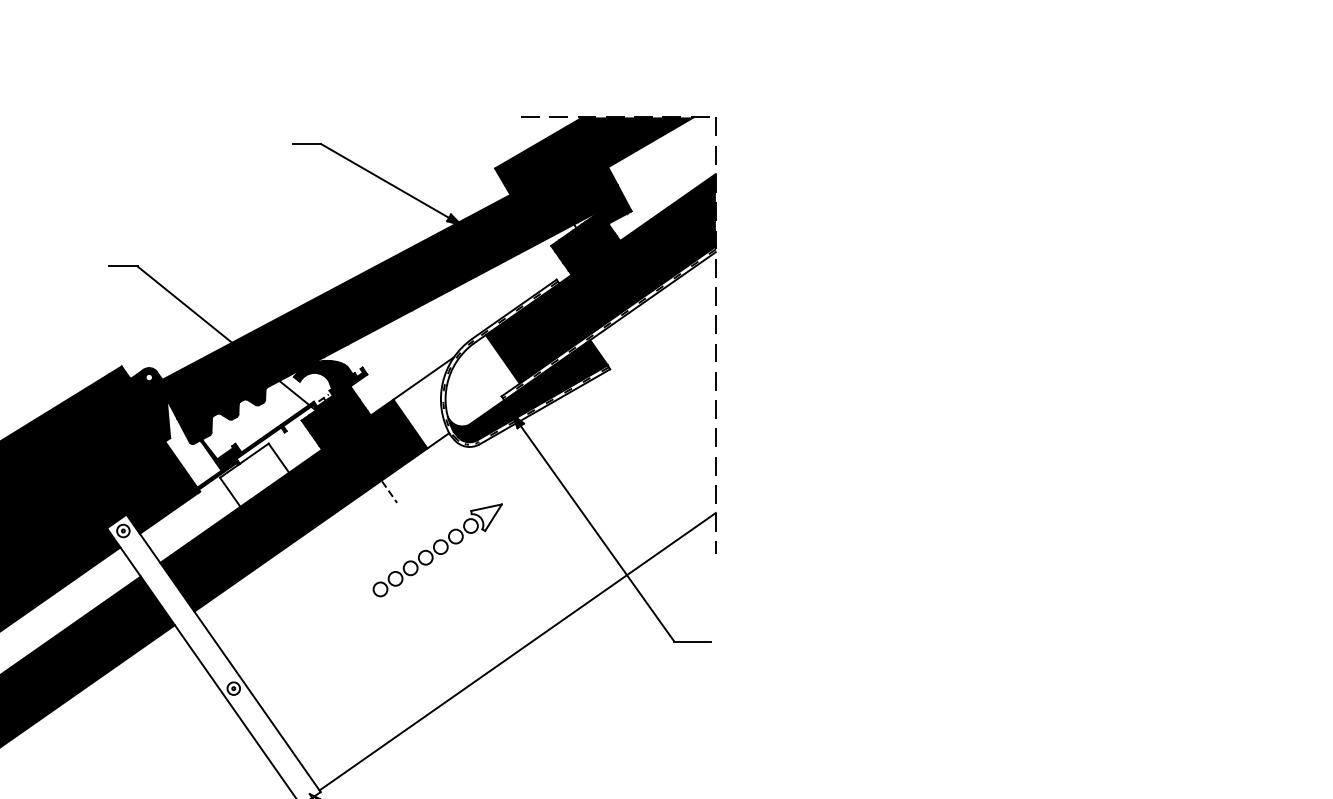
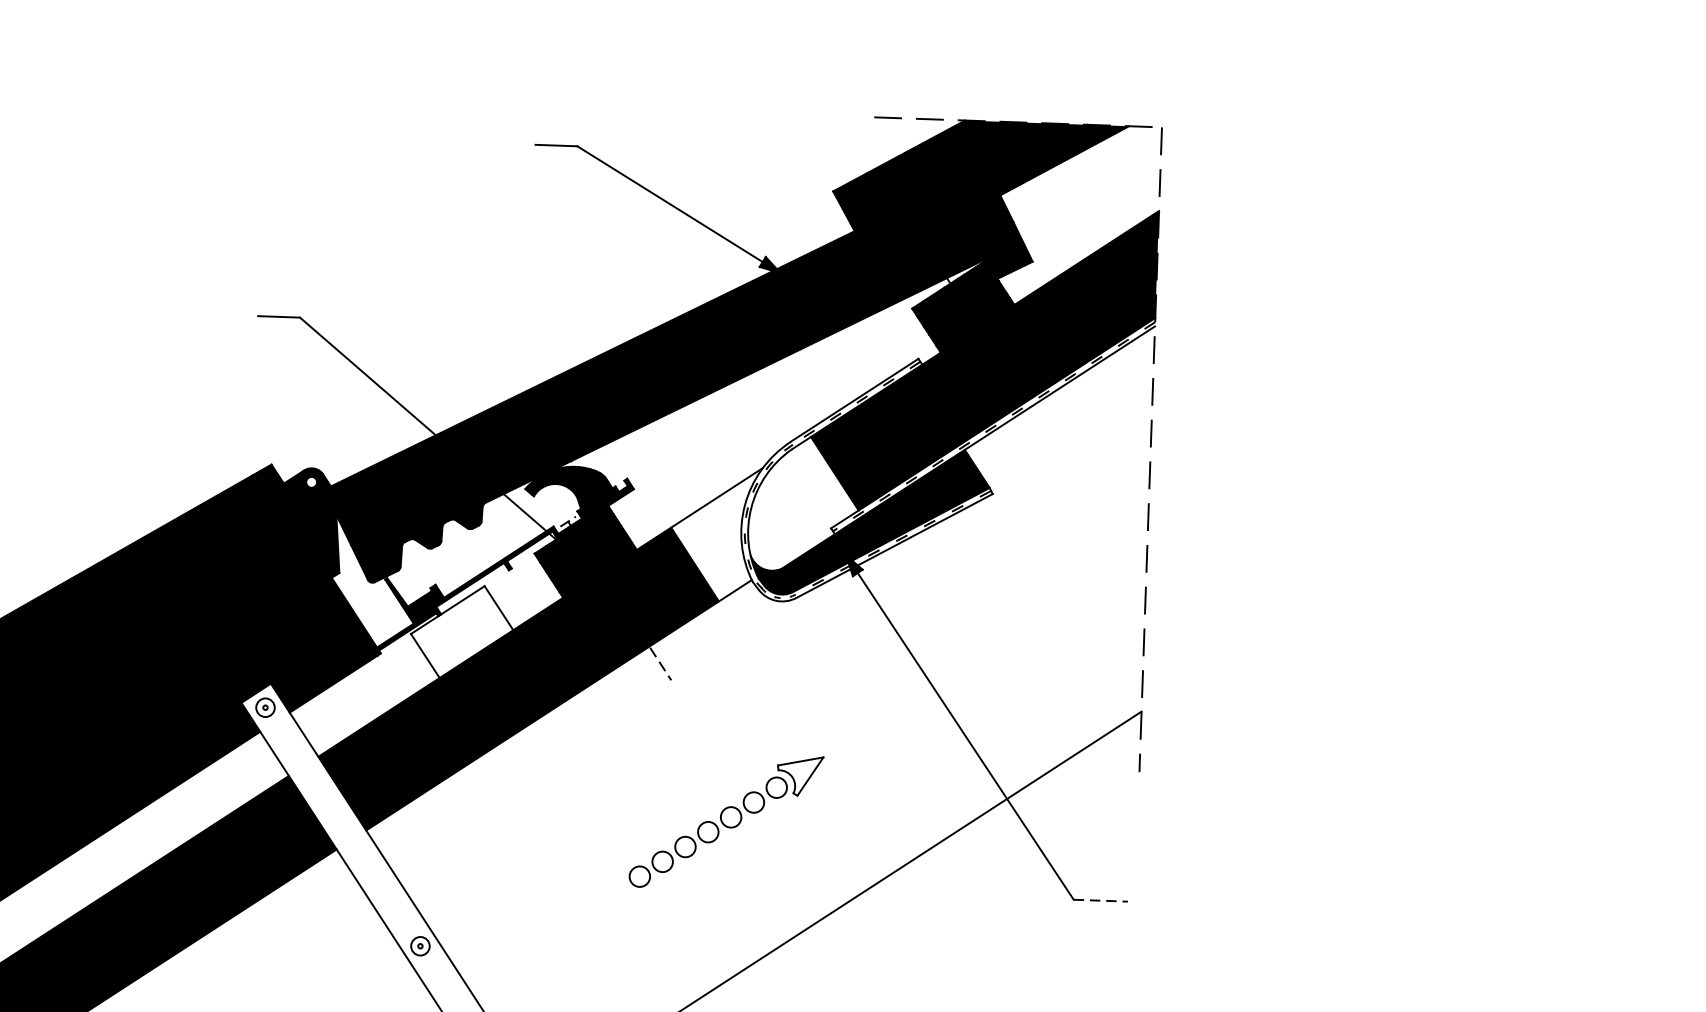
part: (437, 550) -> (726, 822), moved
line: (693, 641) -> (1101, 900), solid -> dashed

